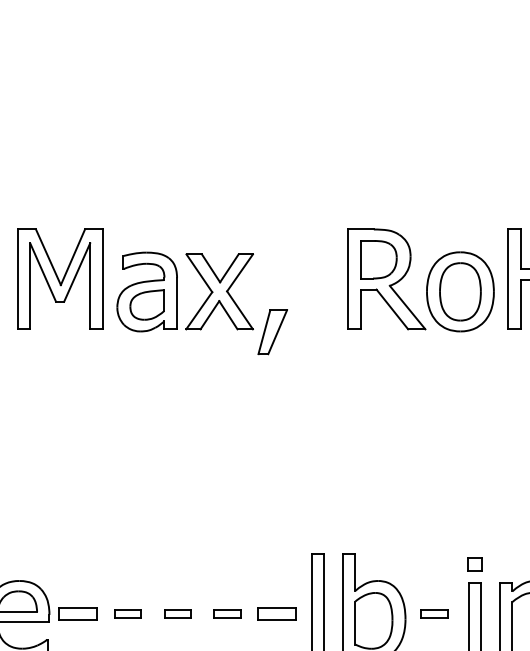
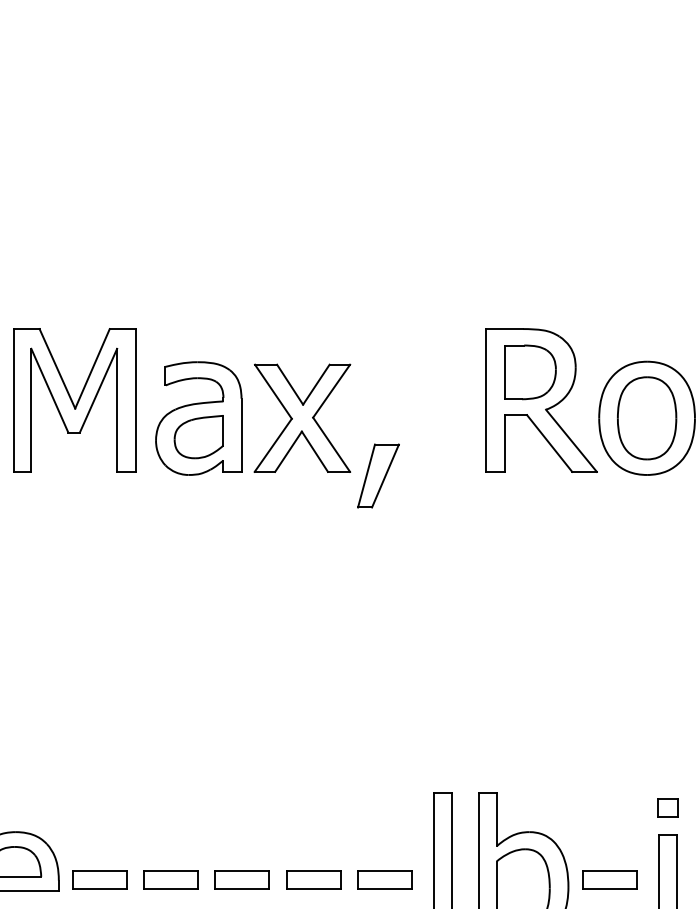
part: (127, 613) -> (170, 878), size x1.43
part: (177, 613) -> (242, 878), size x1.43
part: (227, 613) -> (313, 878), size x1.43
part: (434, 613) -> (609, 878), size x1.43

